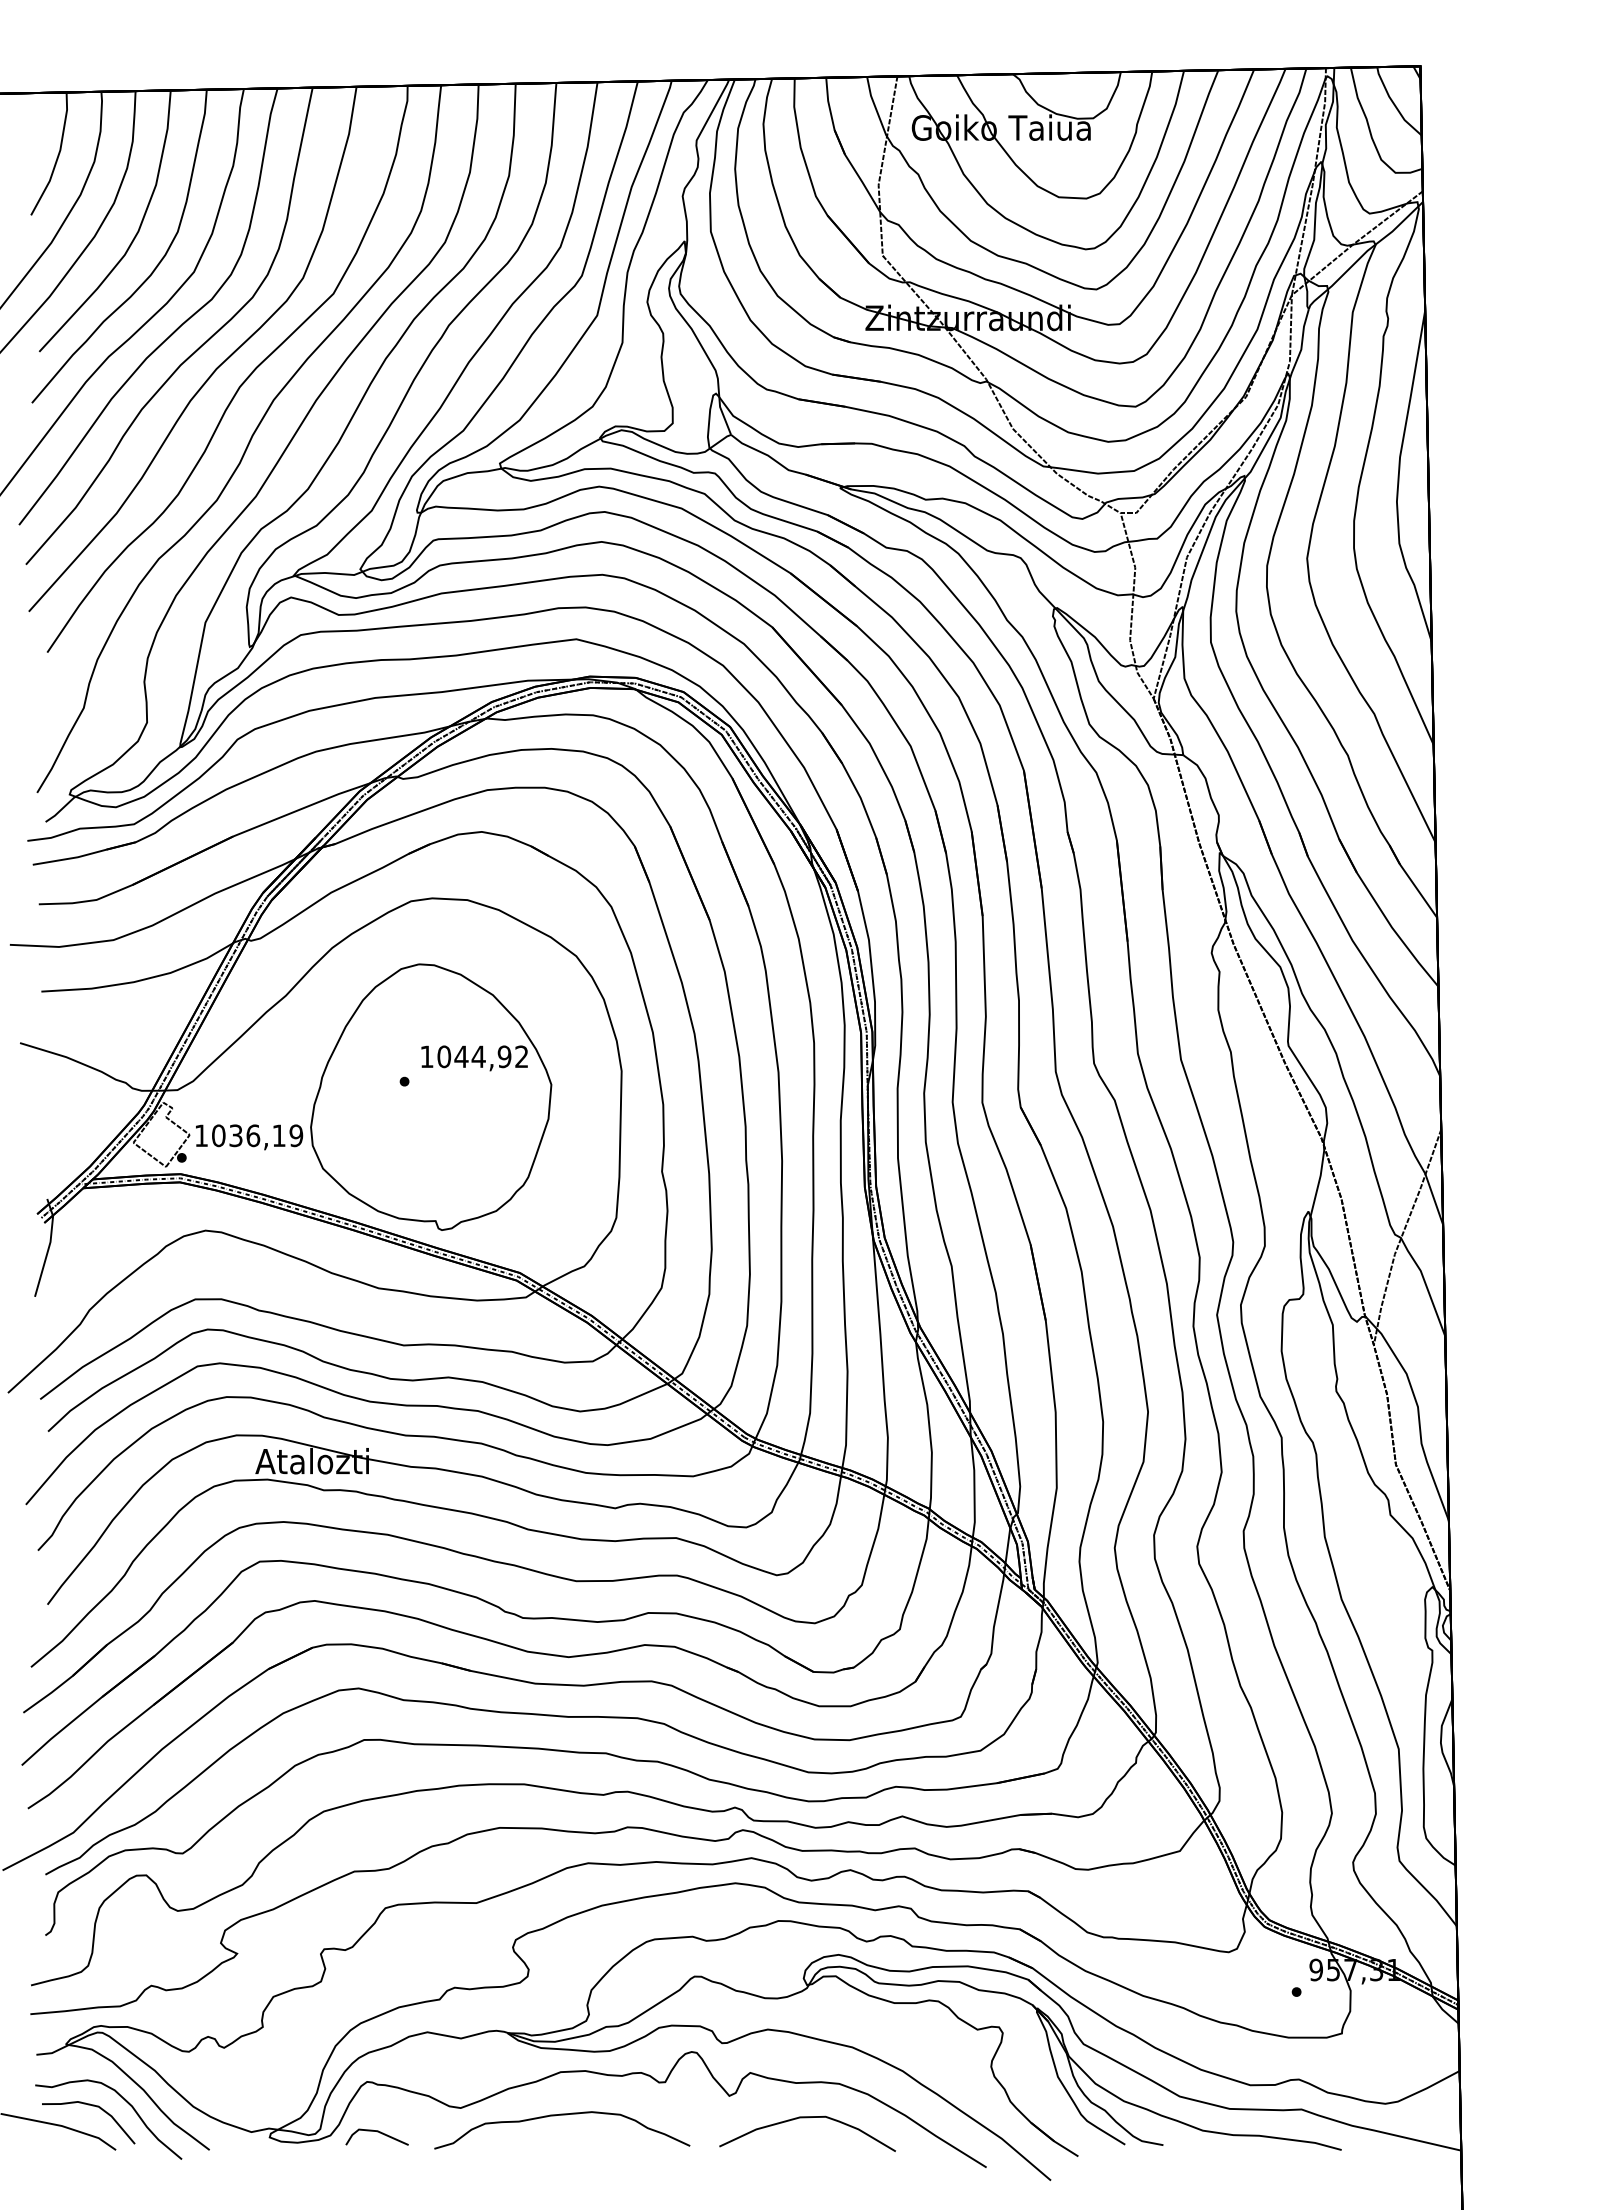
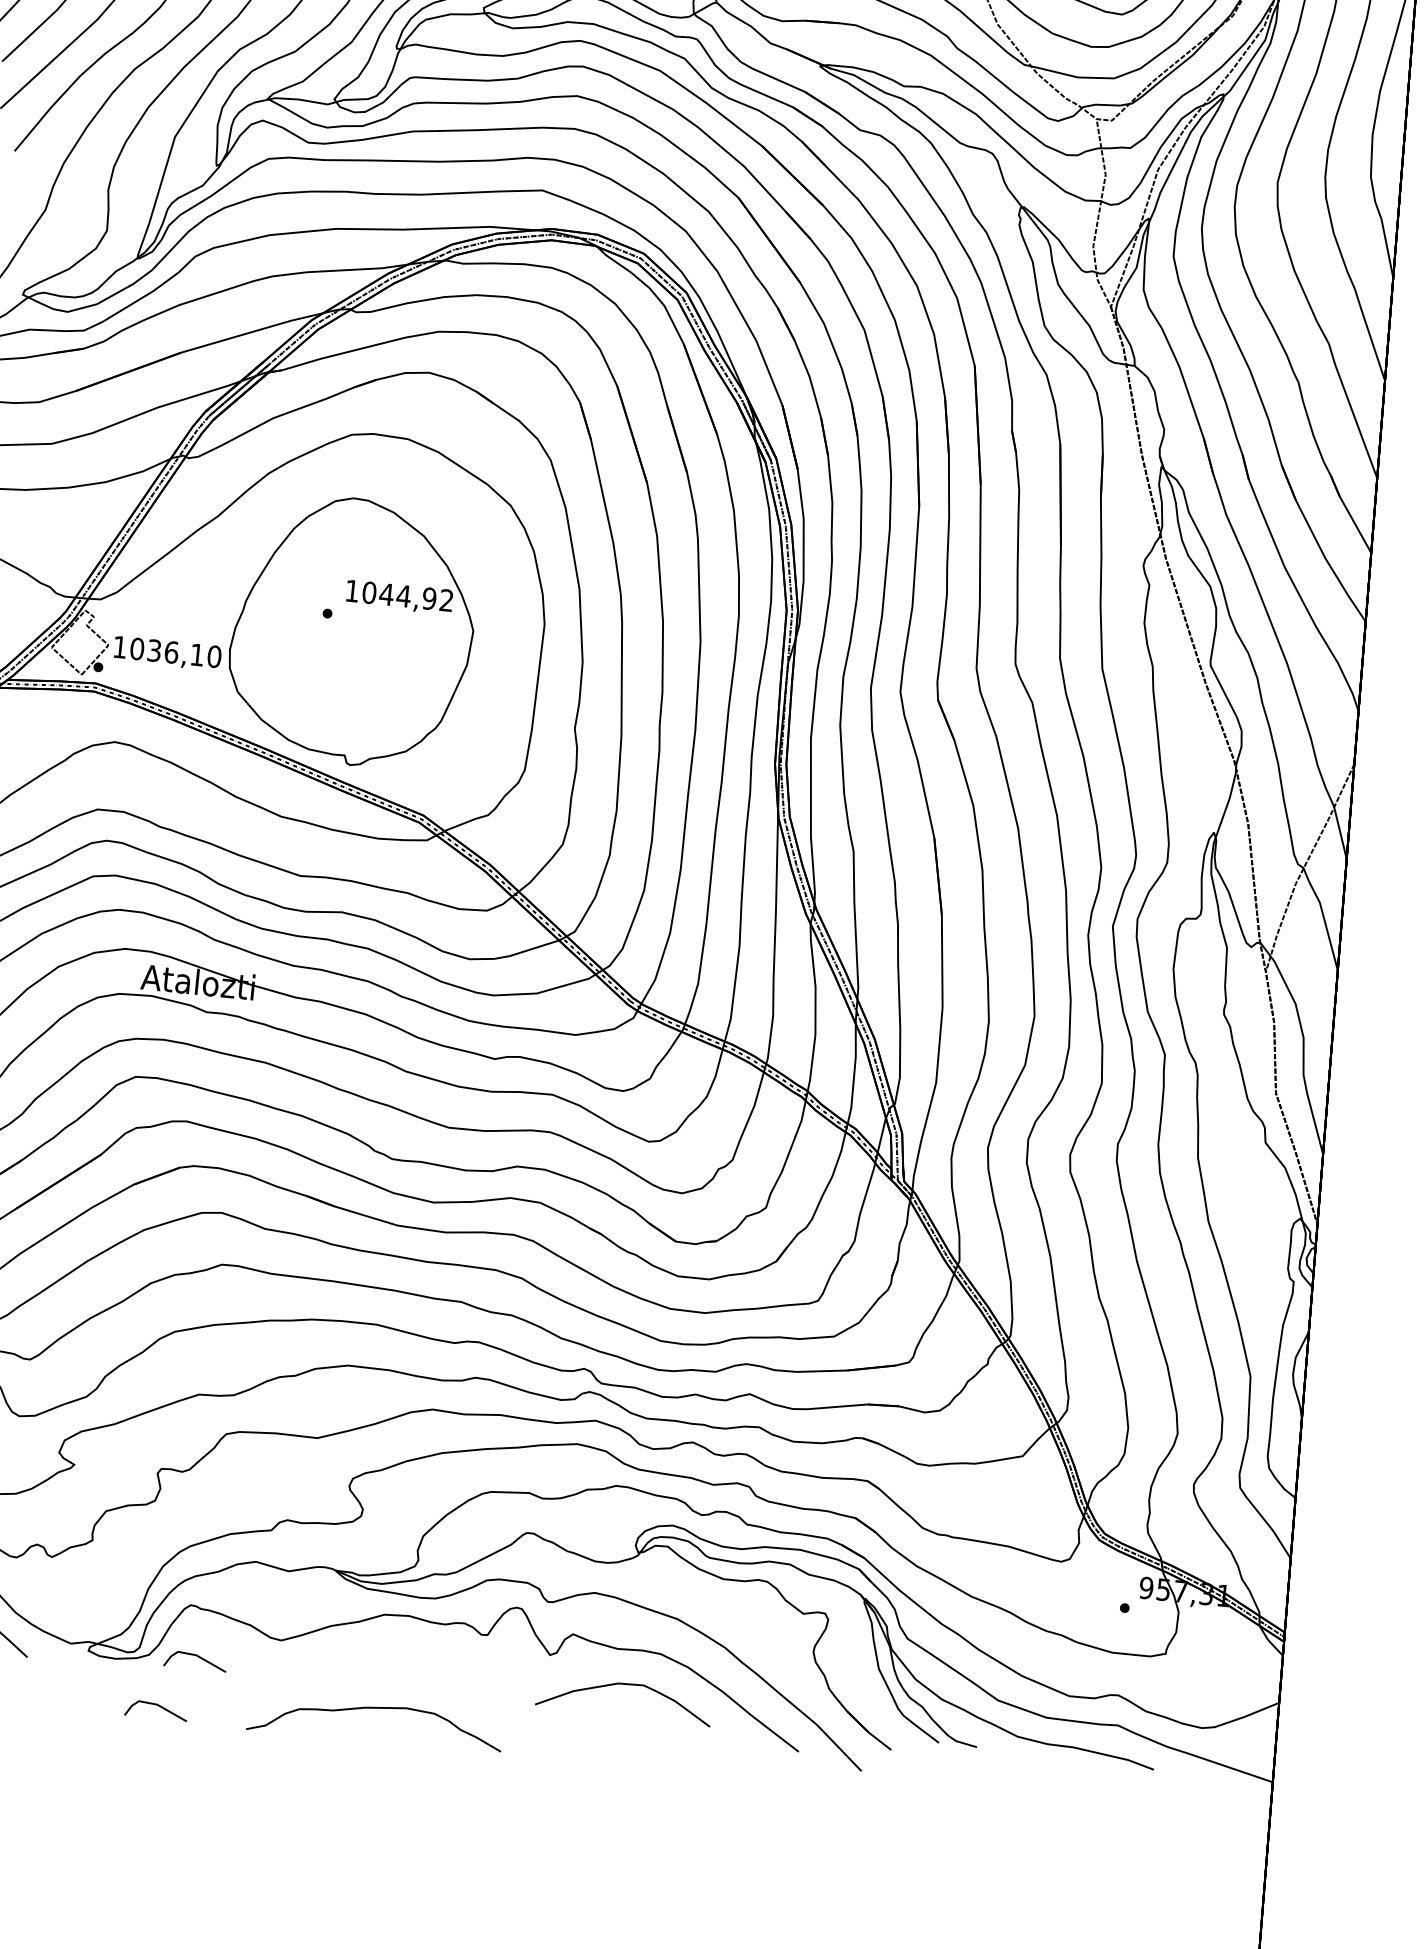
text: (296, 1135) -> (214, 656), 1036,19 -> 1036,10
curve: (562, 2115) -> (376, 1708), moved
line: (343, 2185) -> (157, 1705), added

